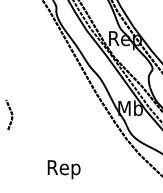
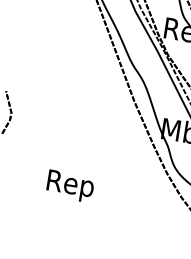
text: (63, 169) -> (69, 185), moved

